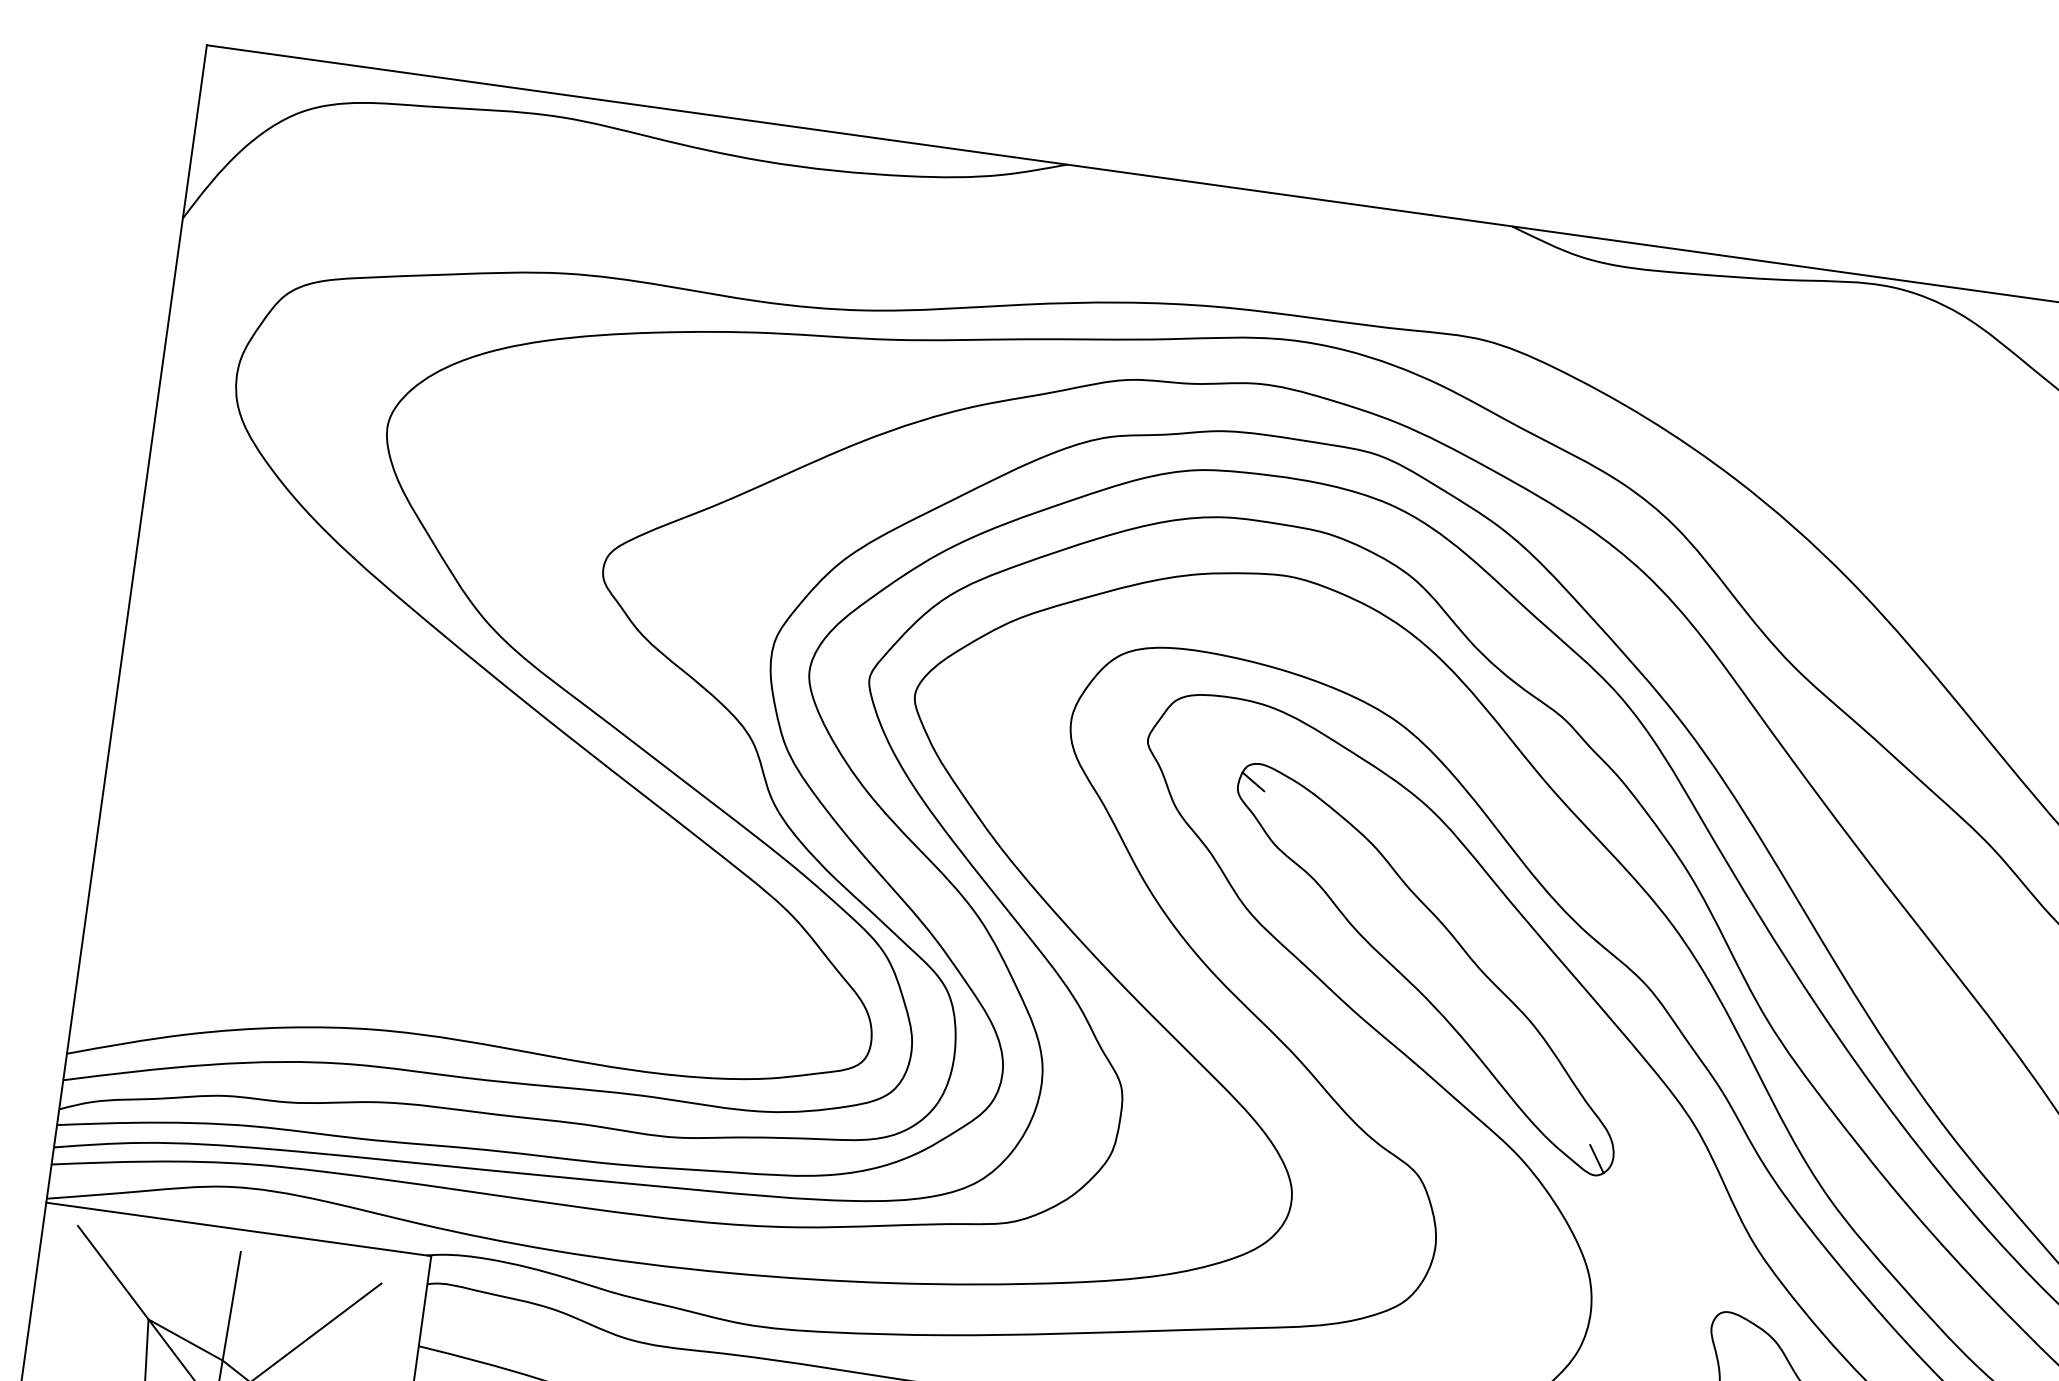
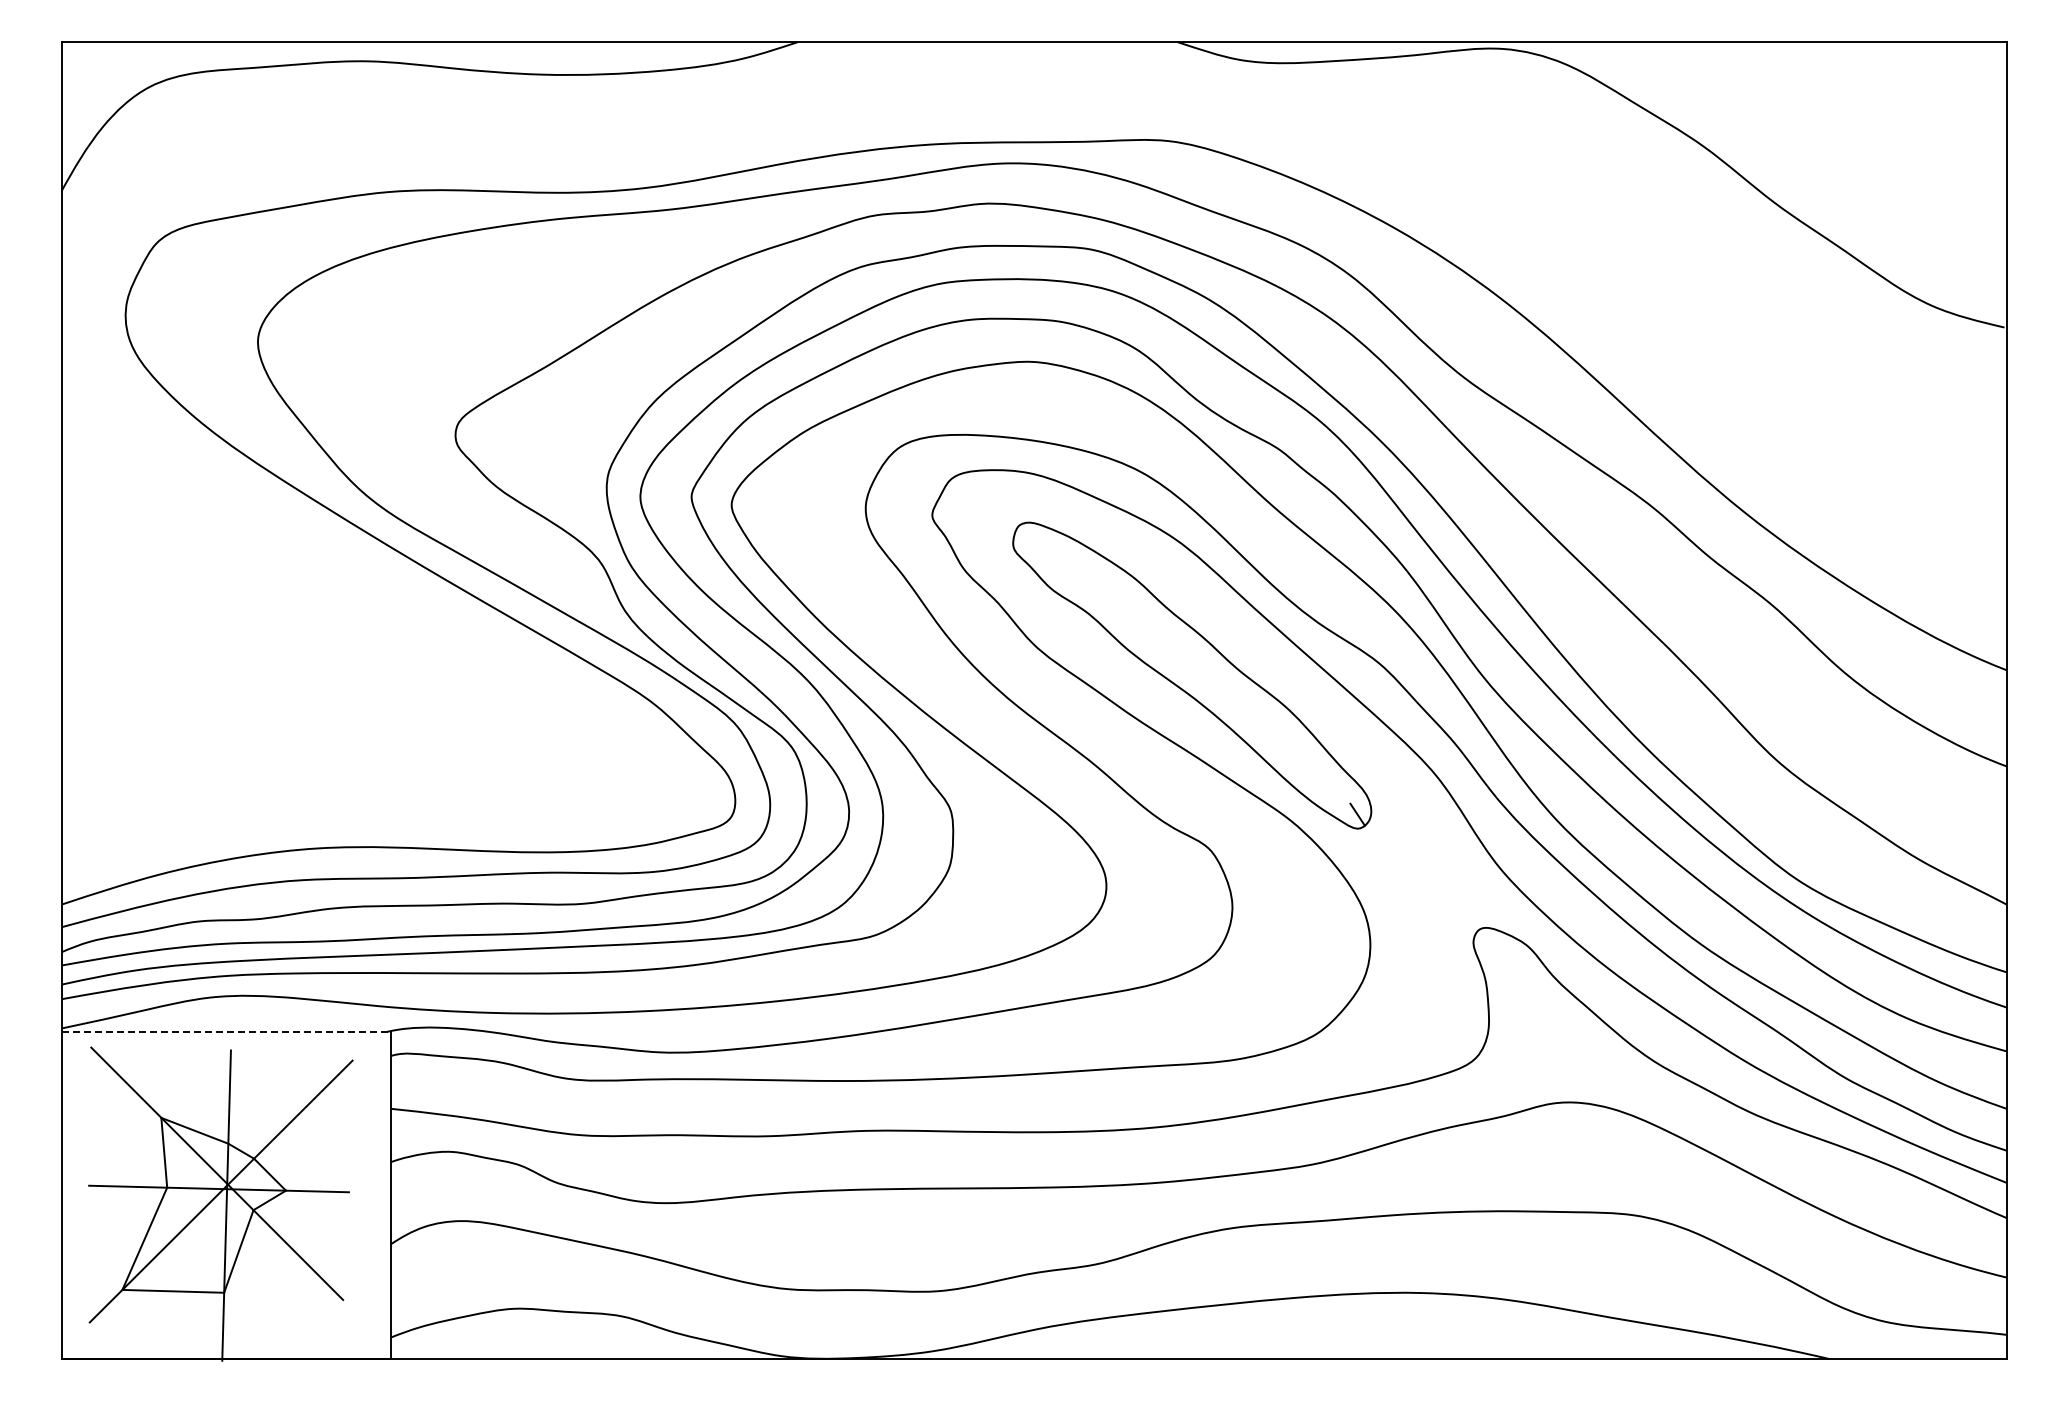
line: (1253, 780) -> (1025, 537), removed
line: (238, 1229) -> (226, 1031), solid -> dashed

